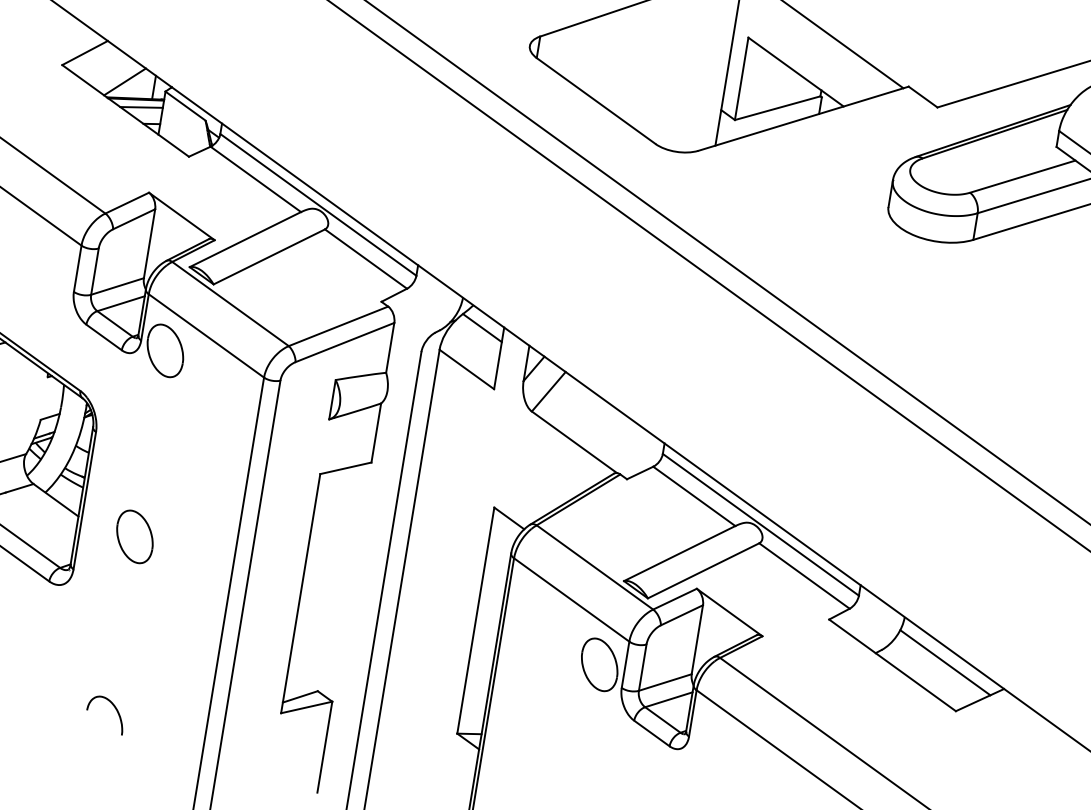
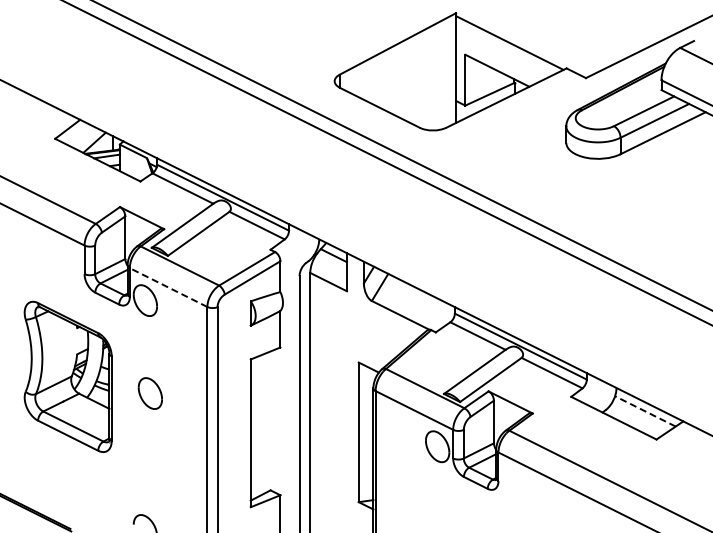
line: (206, 335) -> (168, 287), solid -> dashed
part: (133, 536) -> (149, 393), moved
line: (945, 662) -> (645, 411), solid -> dashed

